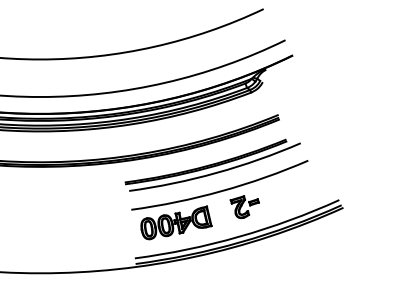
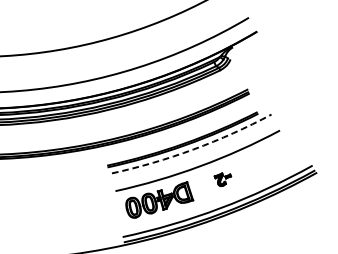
arc: (216, 172) -> (193, 148), solid -> dashed
part: (244, 206) -> (222, 179), size x0.6

